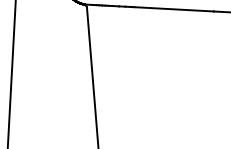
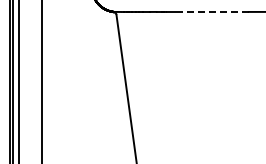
line: (182, 9) -> (216, 11), solid -> dashed

